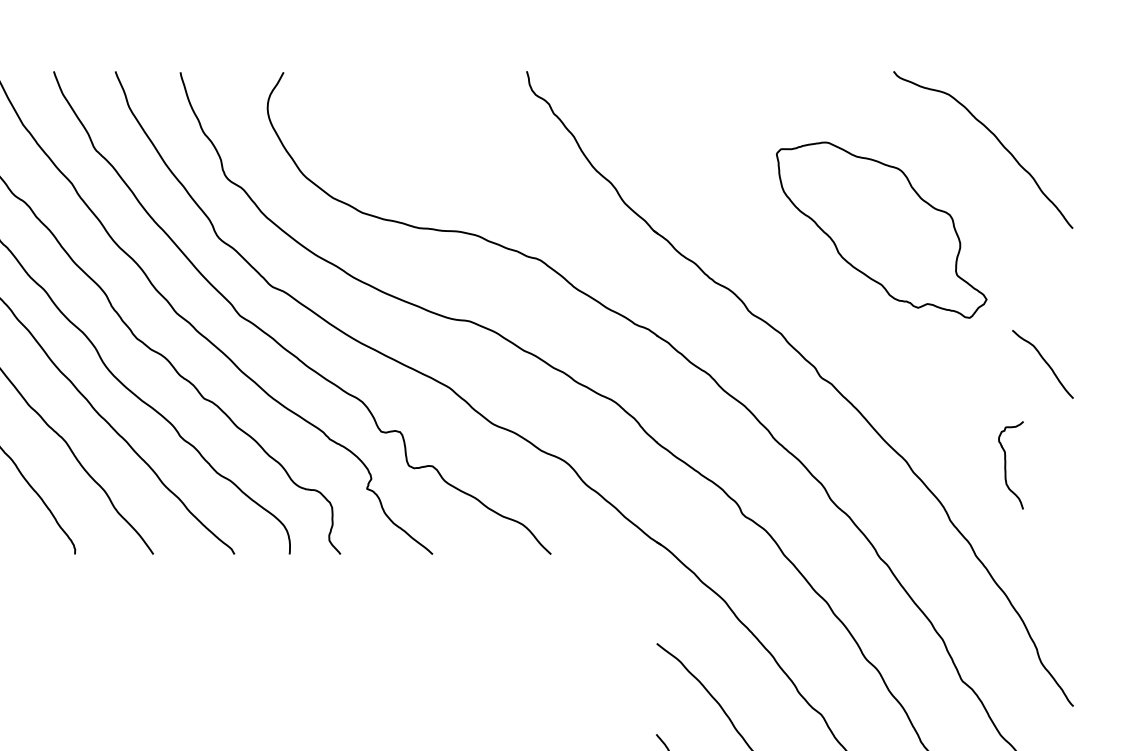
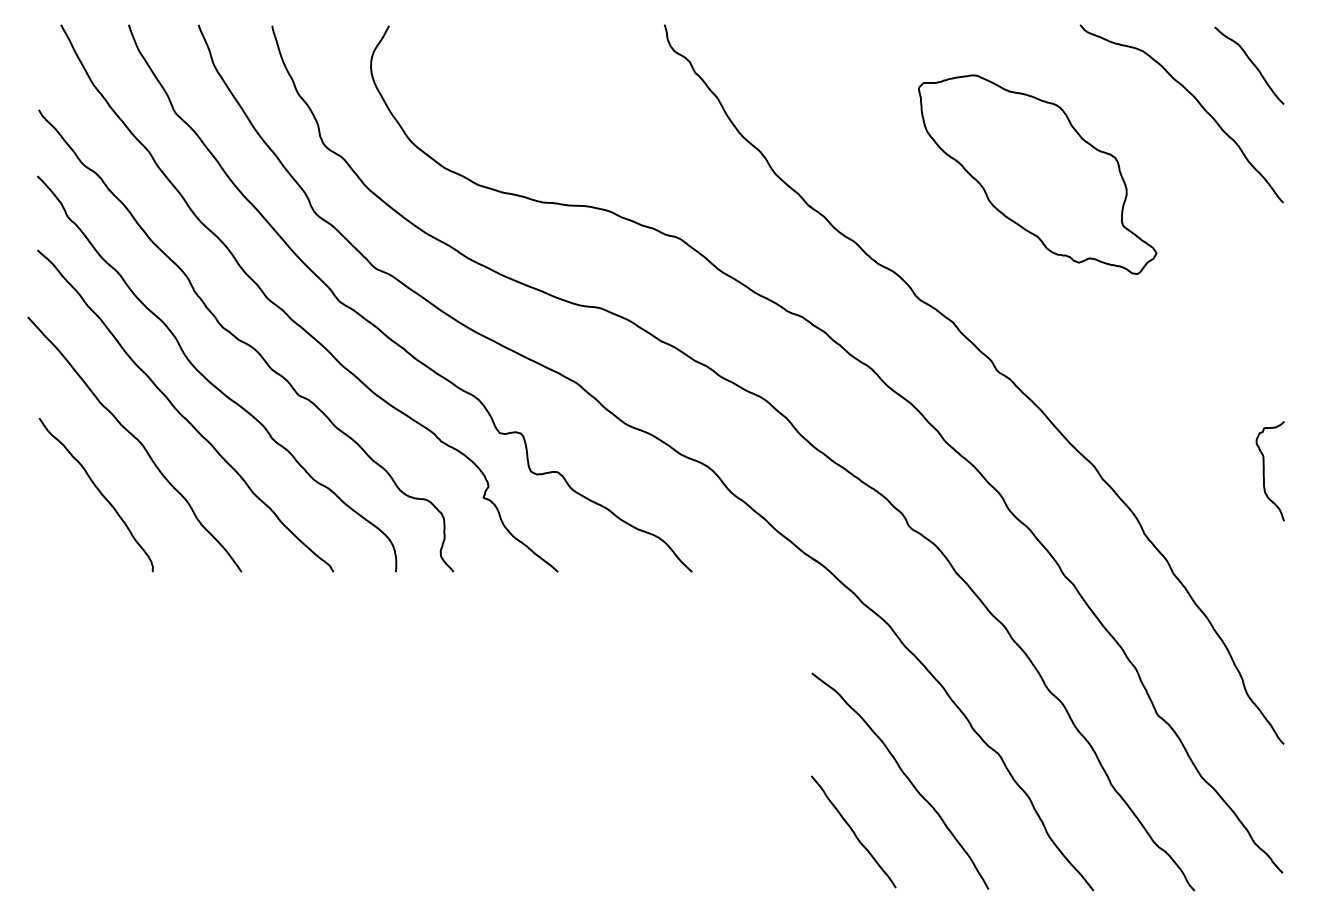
part: (881, 229) -> (1037, 174), moved
curve: (1044, 362) -> (1251, 63), moved
curve: (1005, 465) -> (1264, 471), moved

